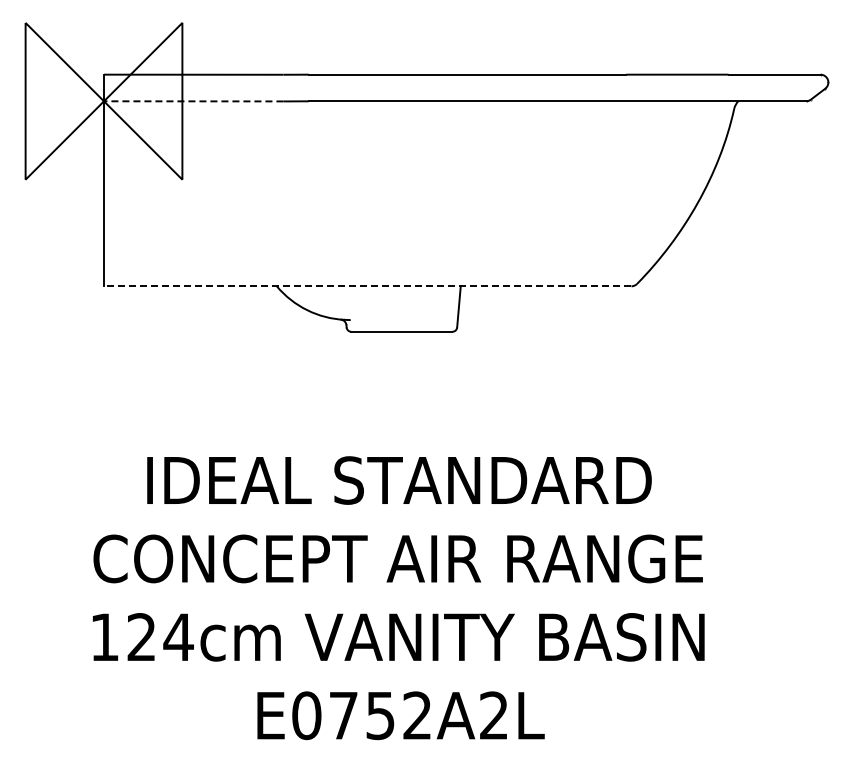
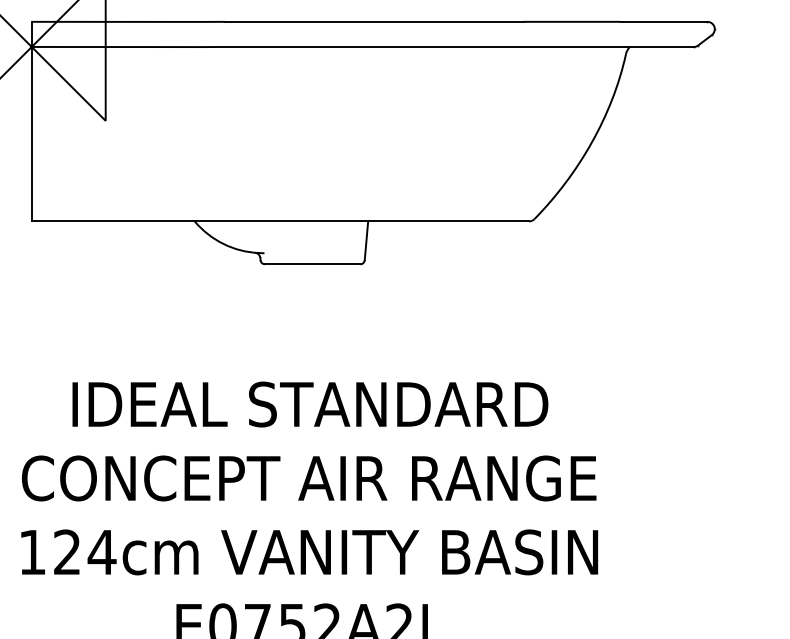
line: (193, 101) -> (116, 47), dashed -> solid
line: (367, 286) -> (280, 221), dashed -> solid

